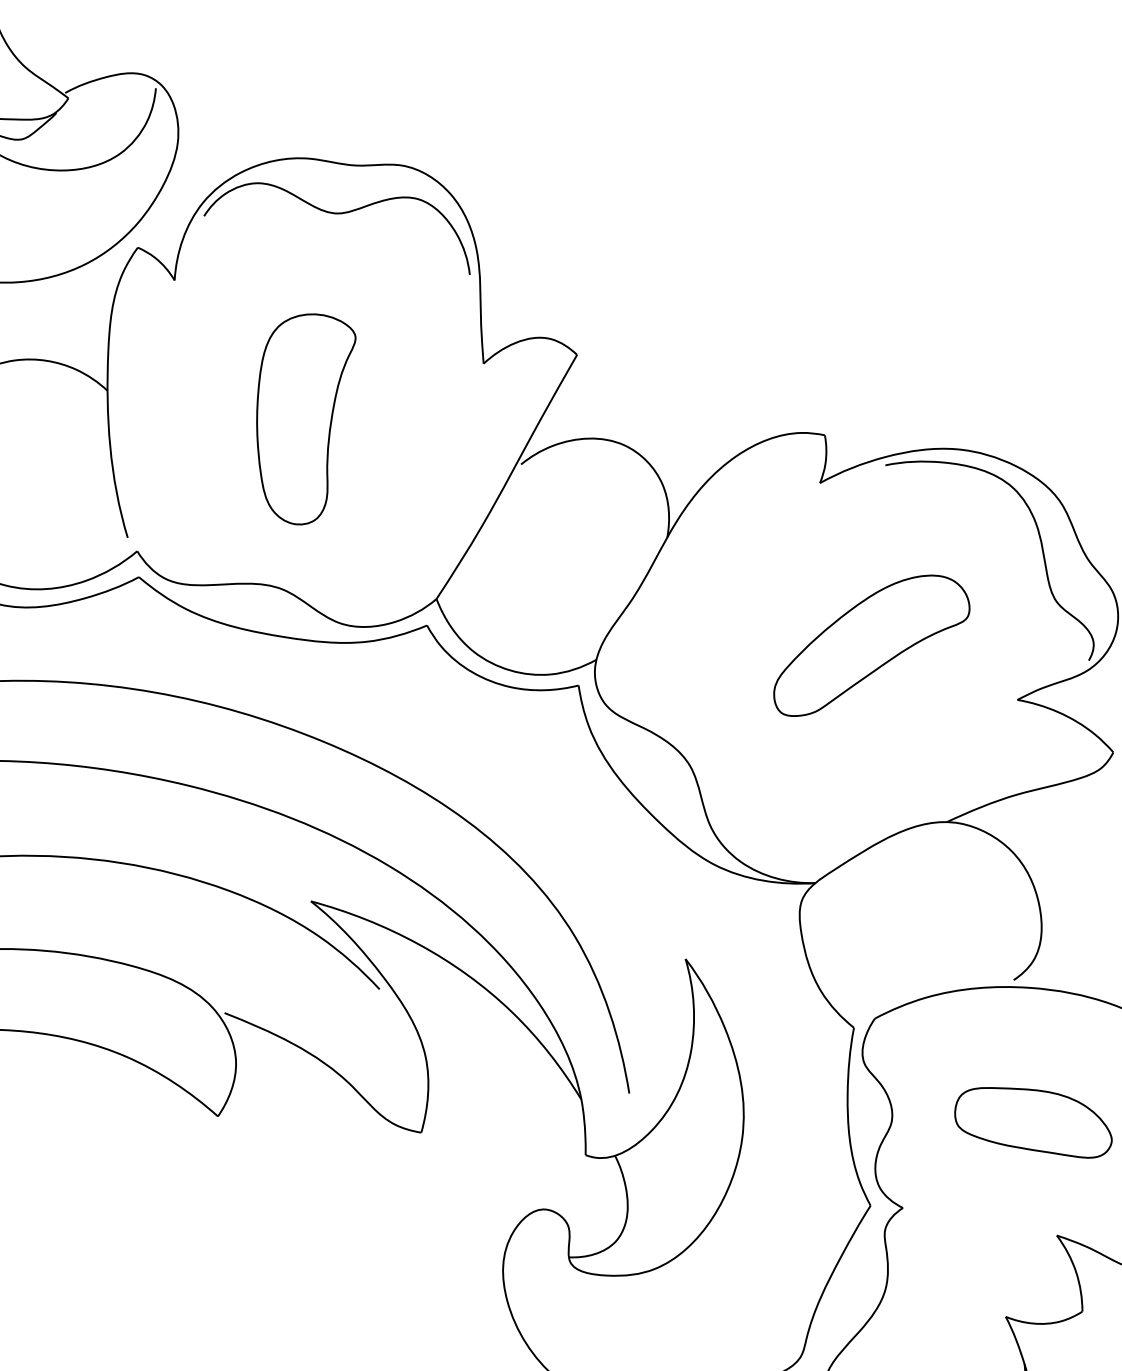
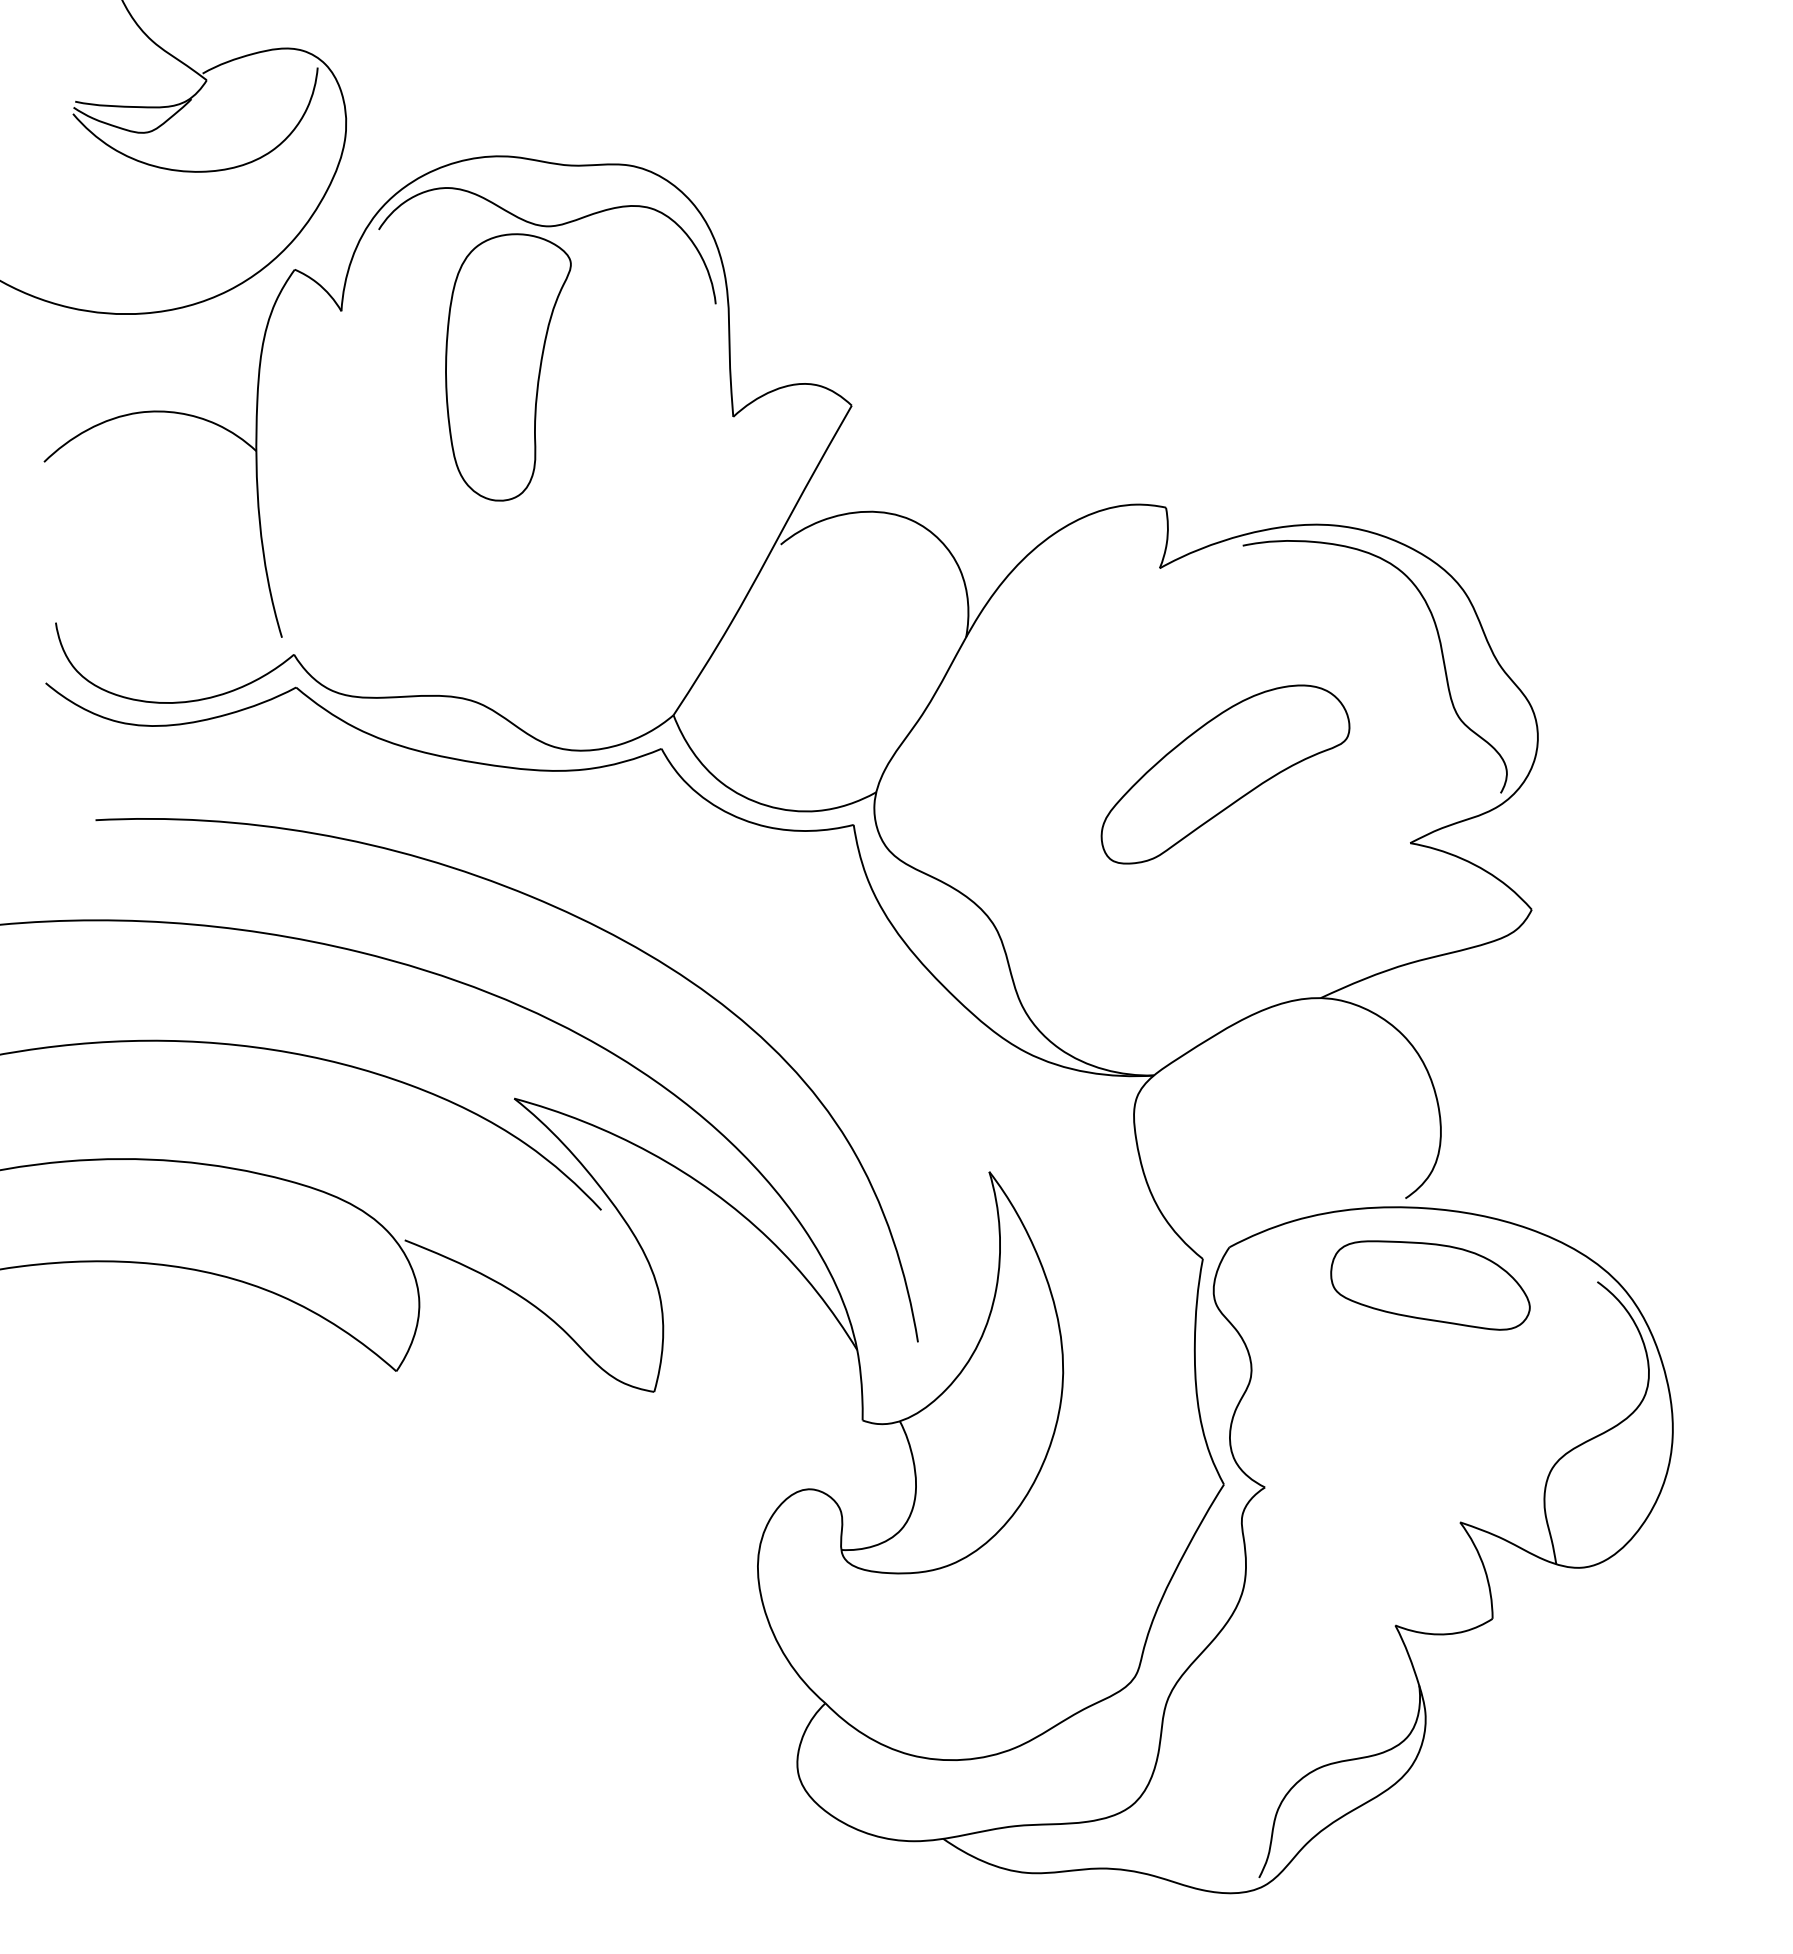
part: (306, 419) -> (508, 367), moved
part: (1033, 1122) -> (1430, 1285), moved

